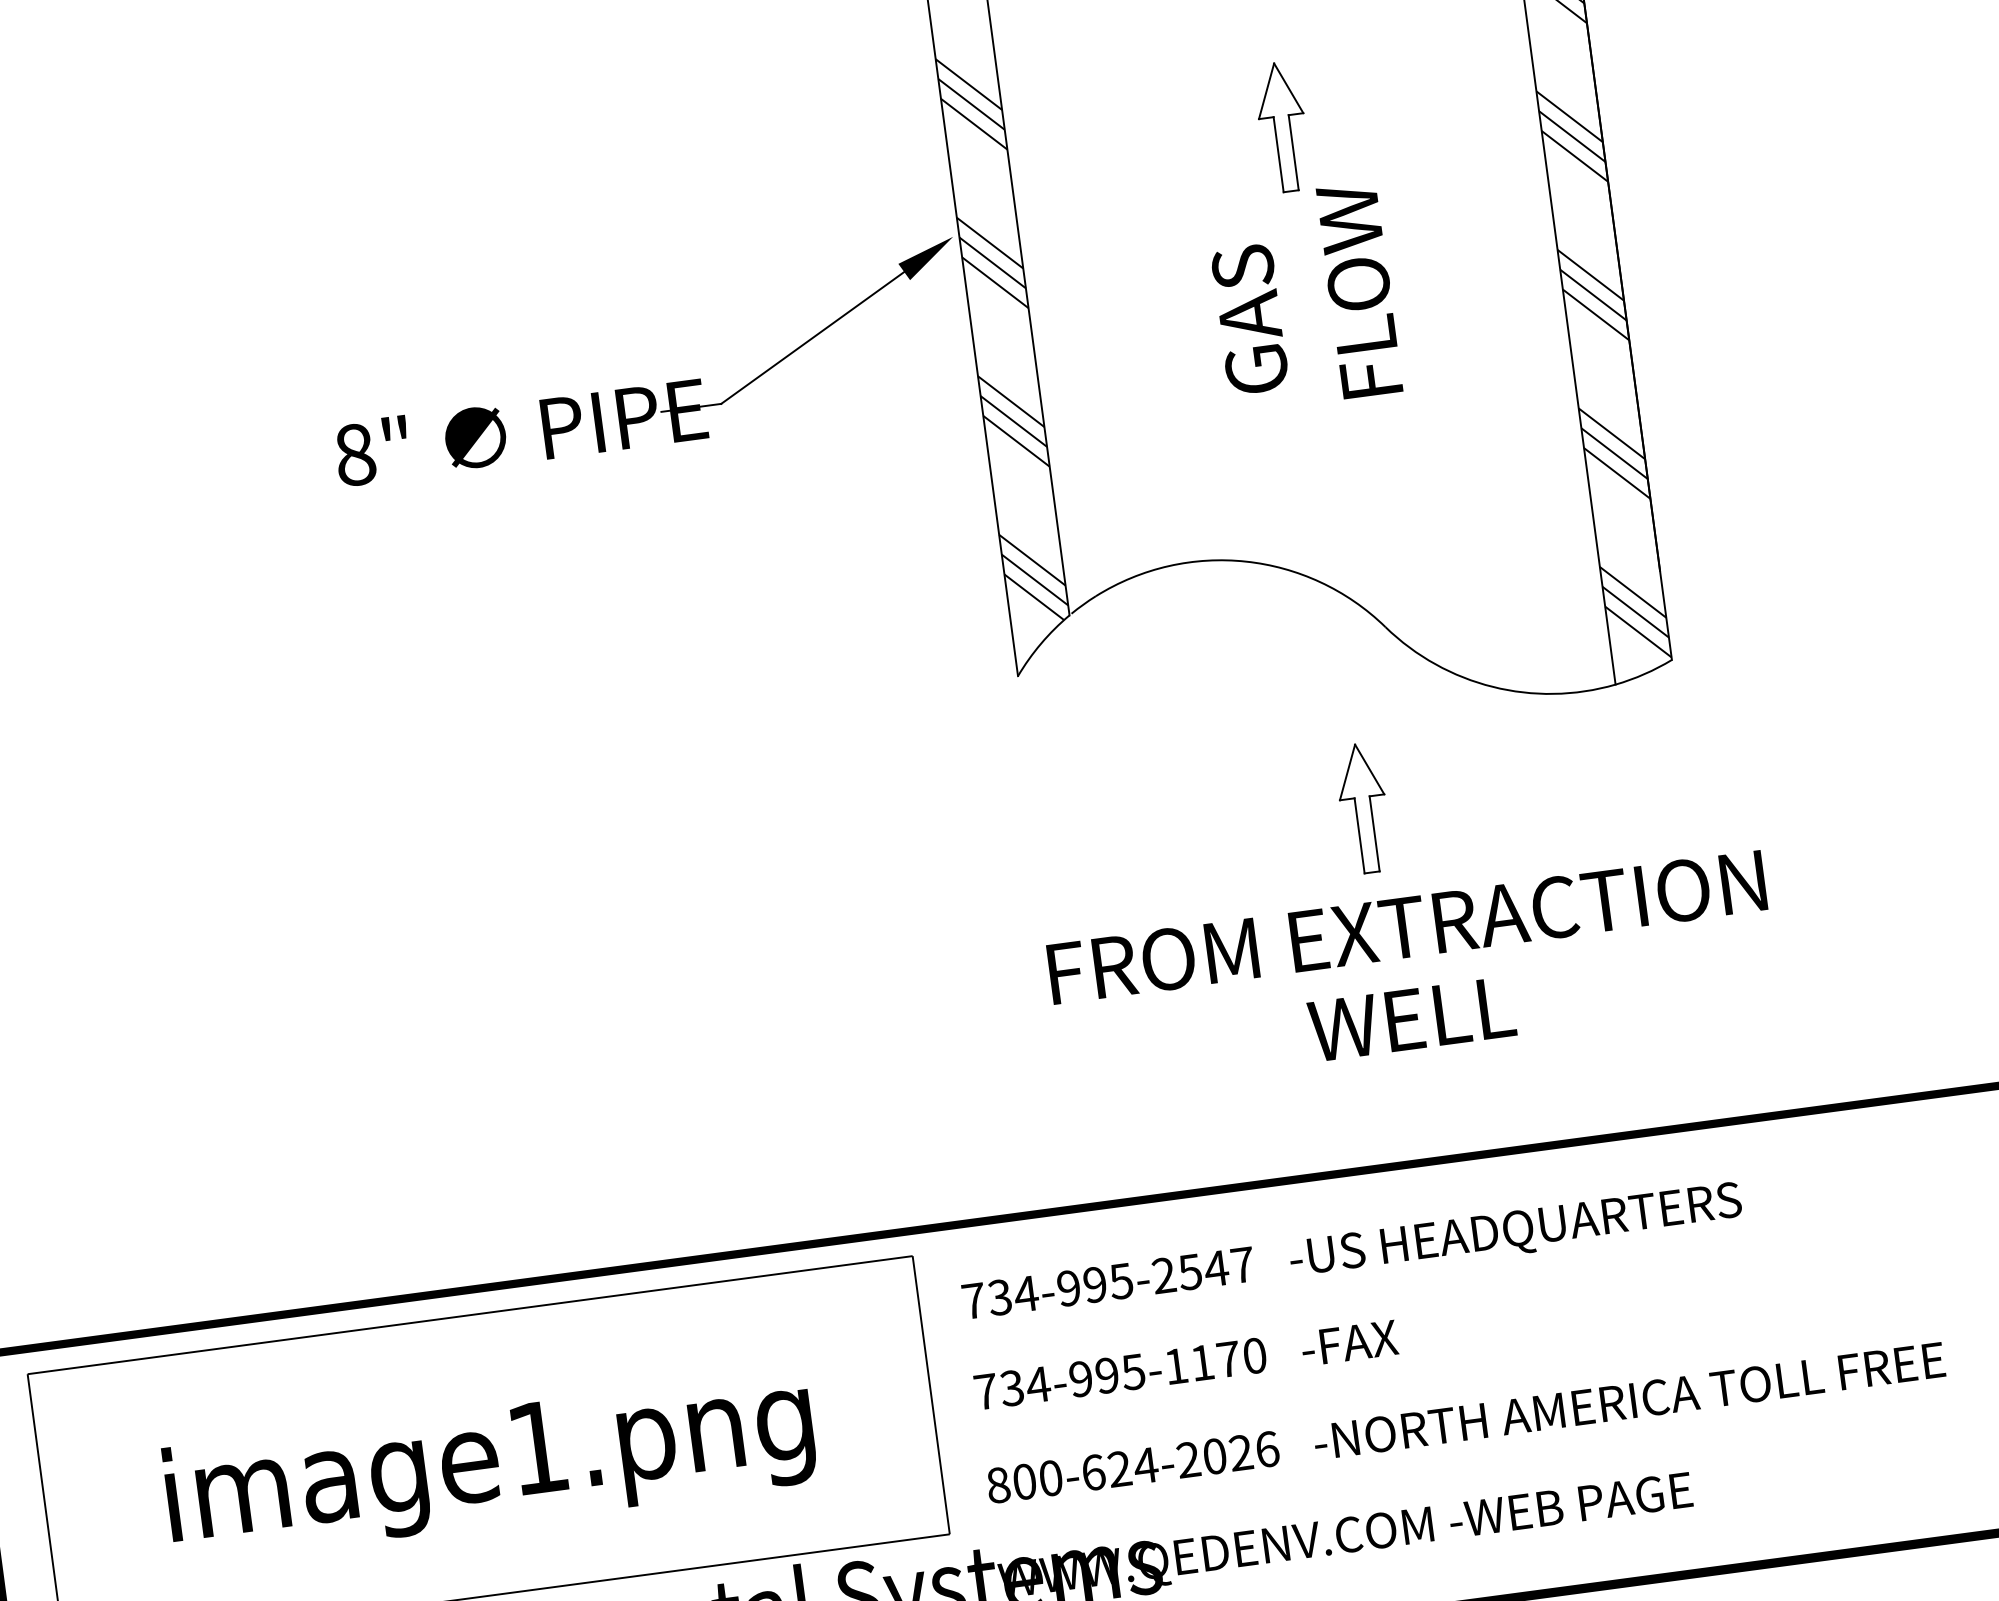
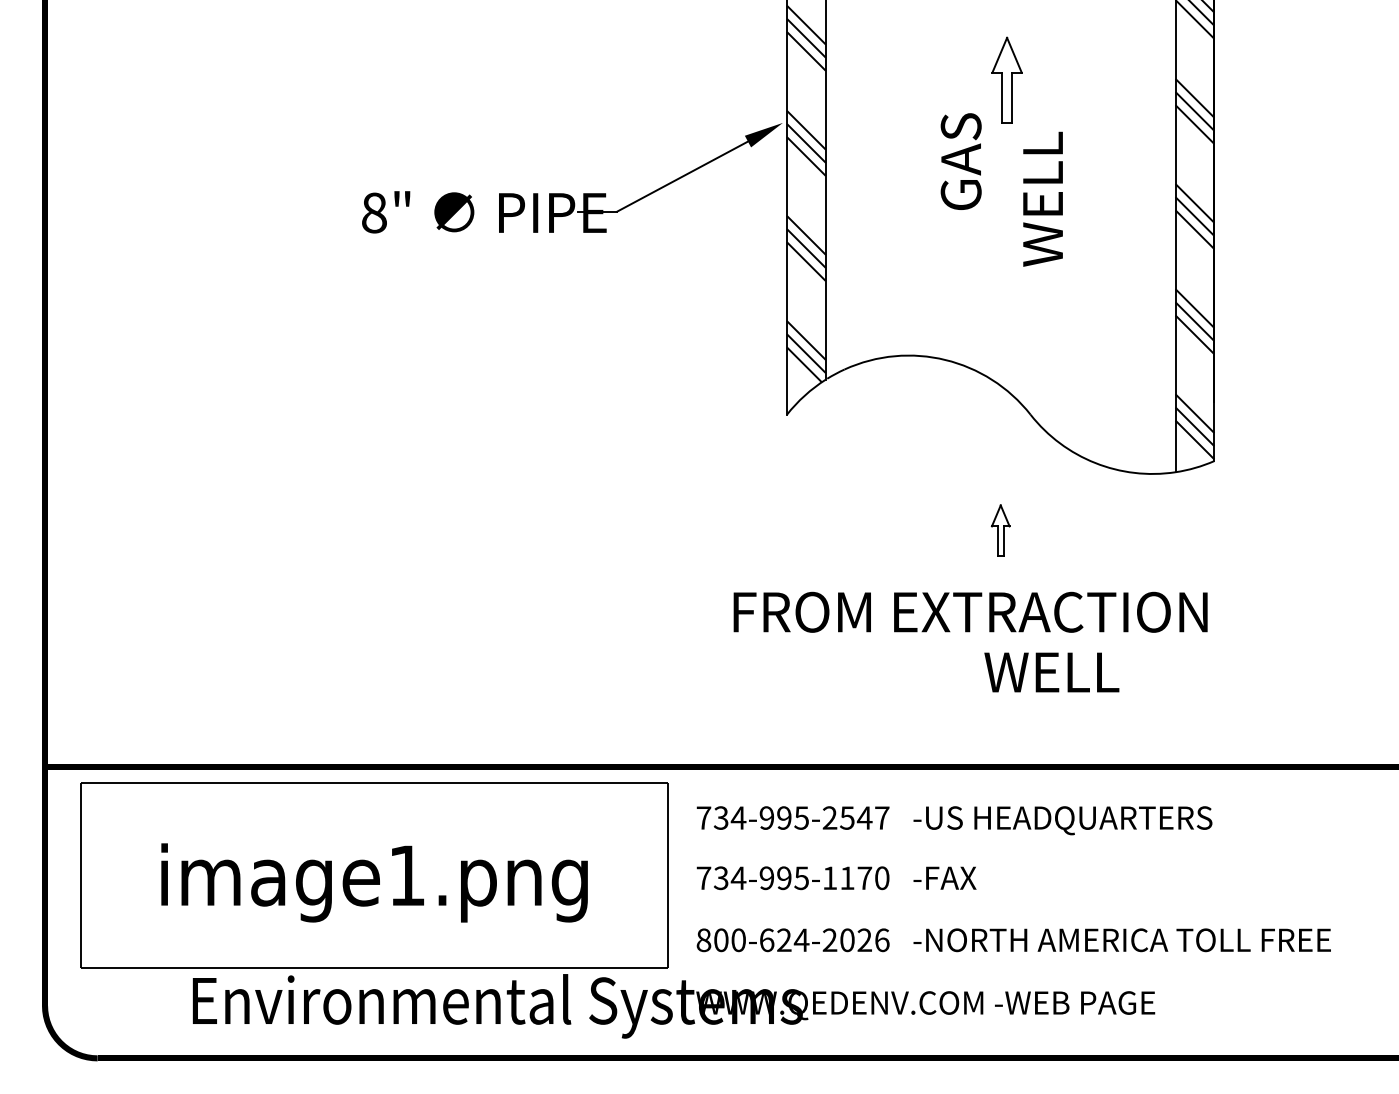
text: (1359, 292) -> (1042, 194), FLOW -> WELL
text: (1249, 319) -> (960, 161), moved
part: (1363, 807) -> (1000, 530), size x0.6
text: (1406, 926) -> (970, 611), moved
text: (1411, 1019) -> (1051, 672), moved

